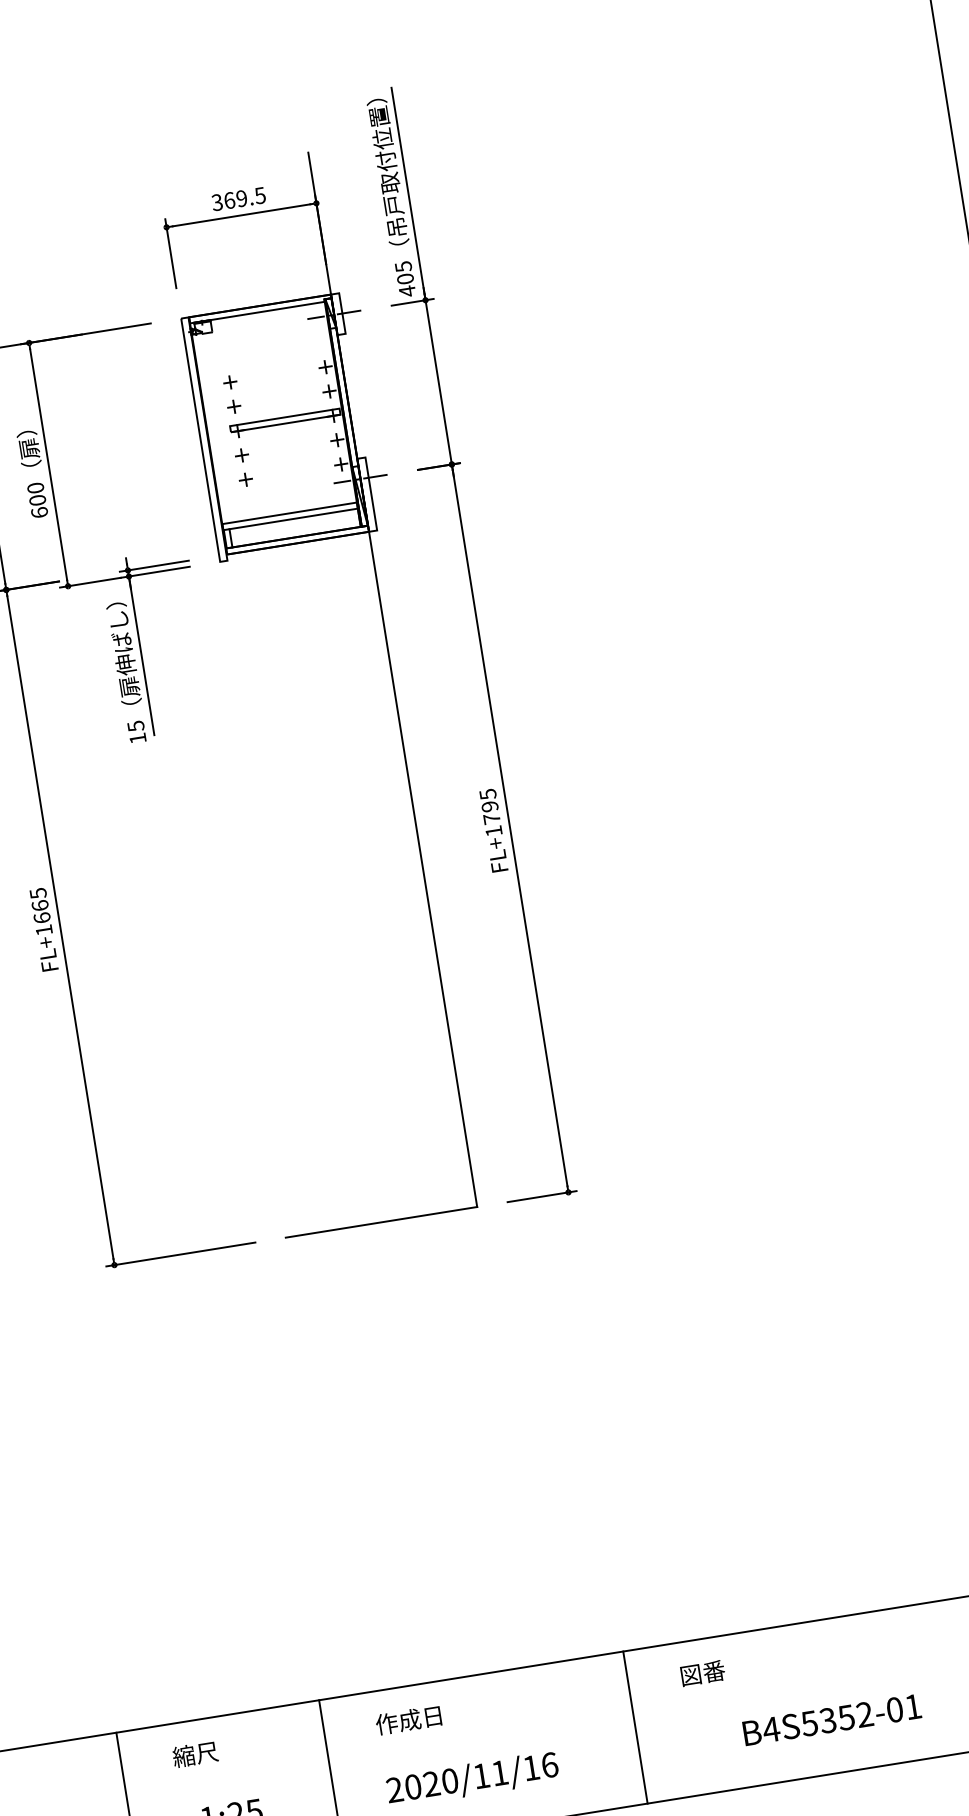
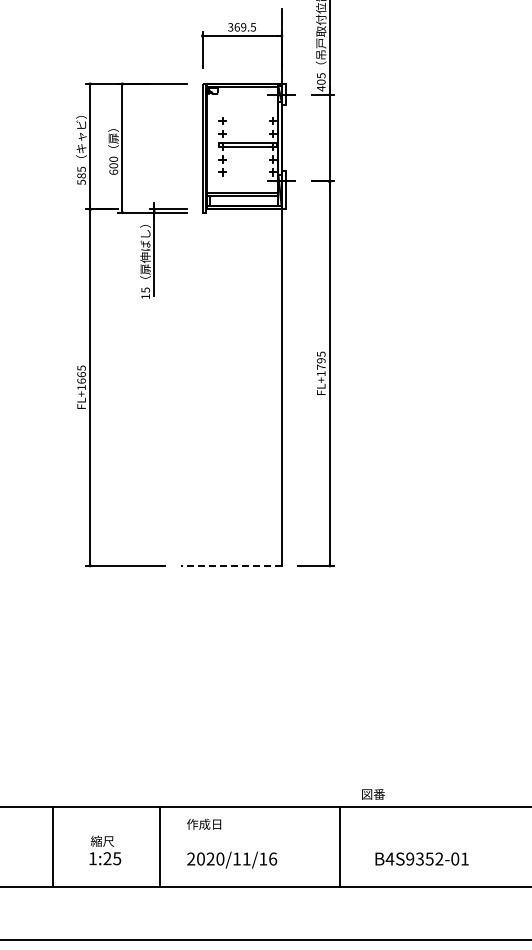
line: (382, 1221) -> (231, 565), solid -> dashed
text: (703, 1673) -> (373, 794), moved
text: (809, 1722) -> (410, 858), B4S5352-01 -> B4S9352-01
line: (635, 1726) -> (340, 846), moved
text: (193, 1753) -> (101, 840), moved

